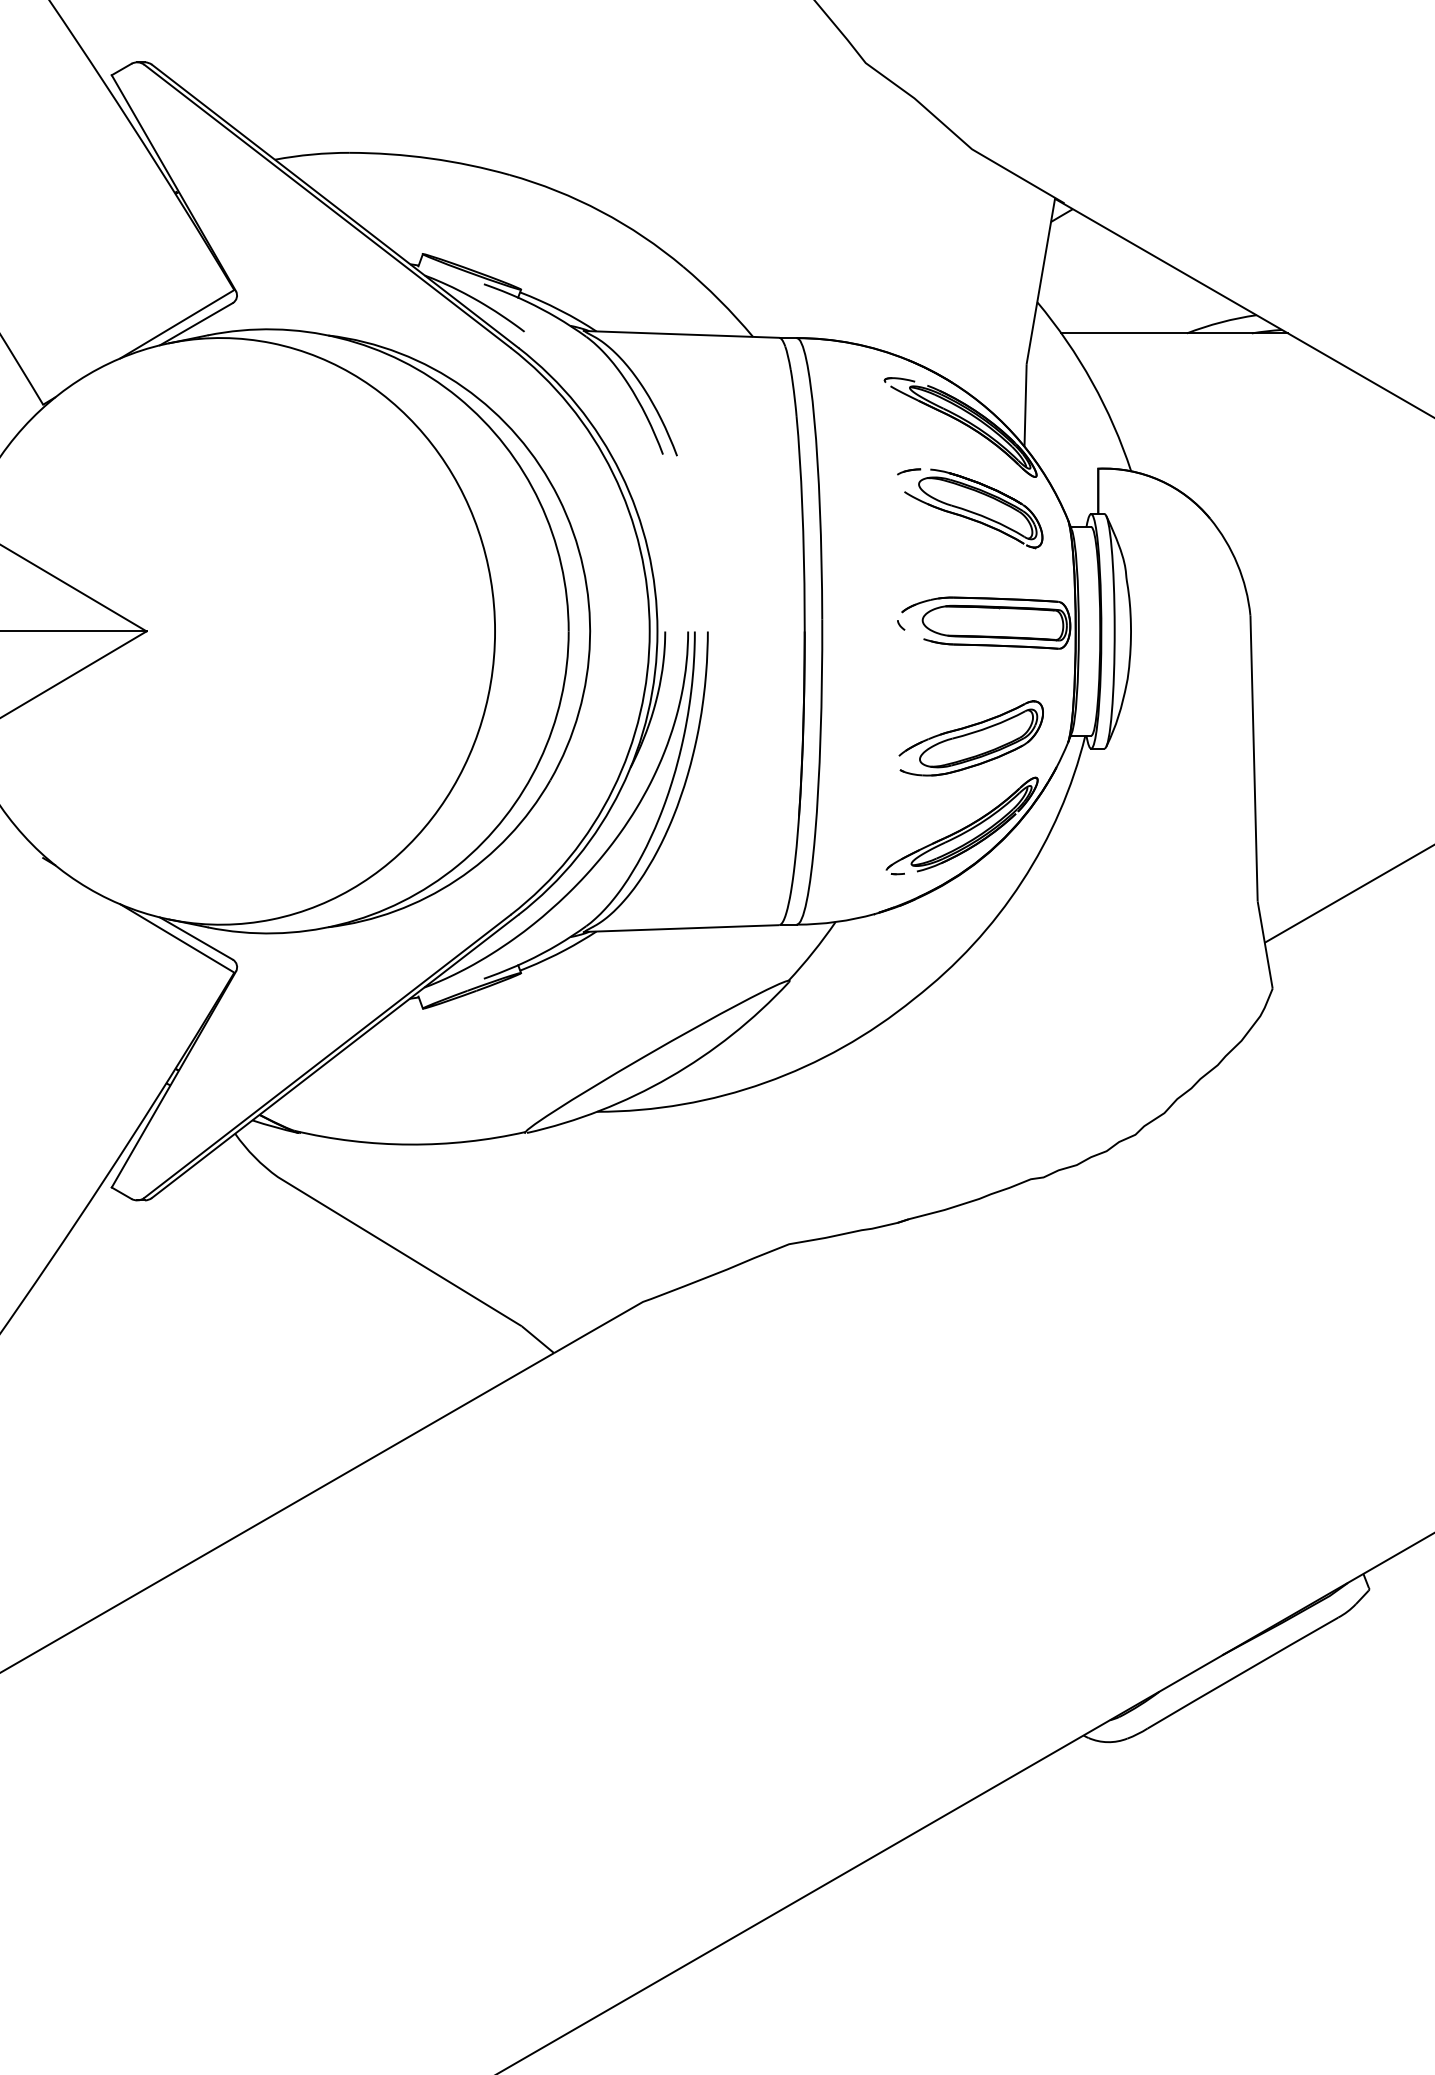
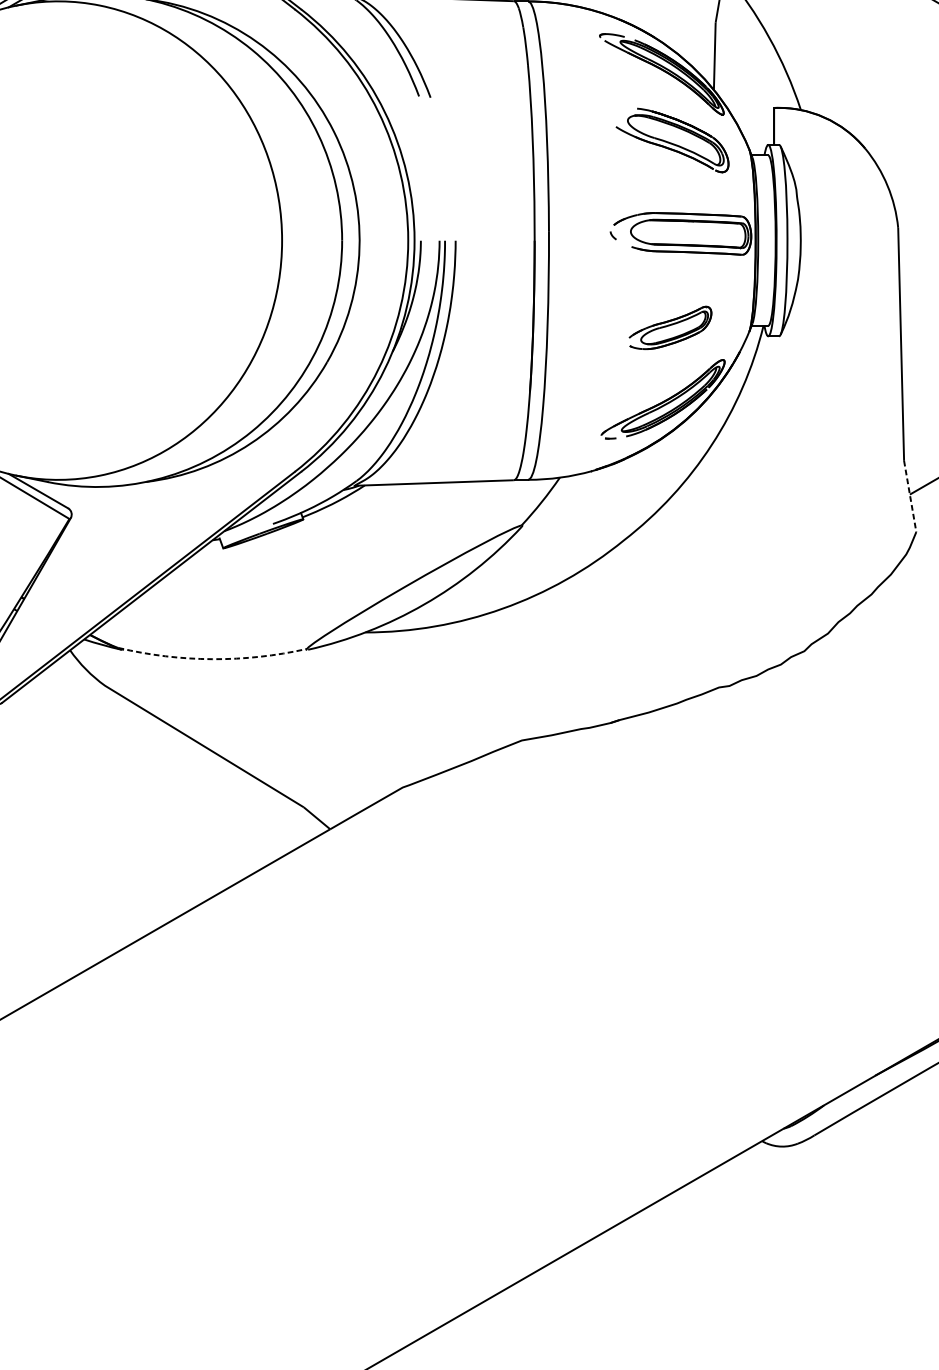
part: (909, 471) -> (620, 110), removed
part: (970, 738) -> (669, 328), size x0.7
line: (1265, 945) -> (910, 496), solid -> dashed
arc: (409, 1144) -> (212, 659), solid -> dashed

